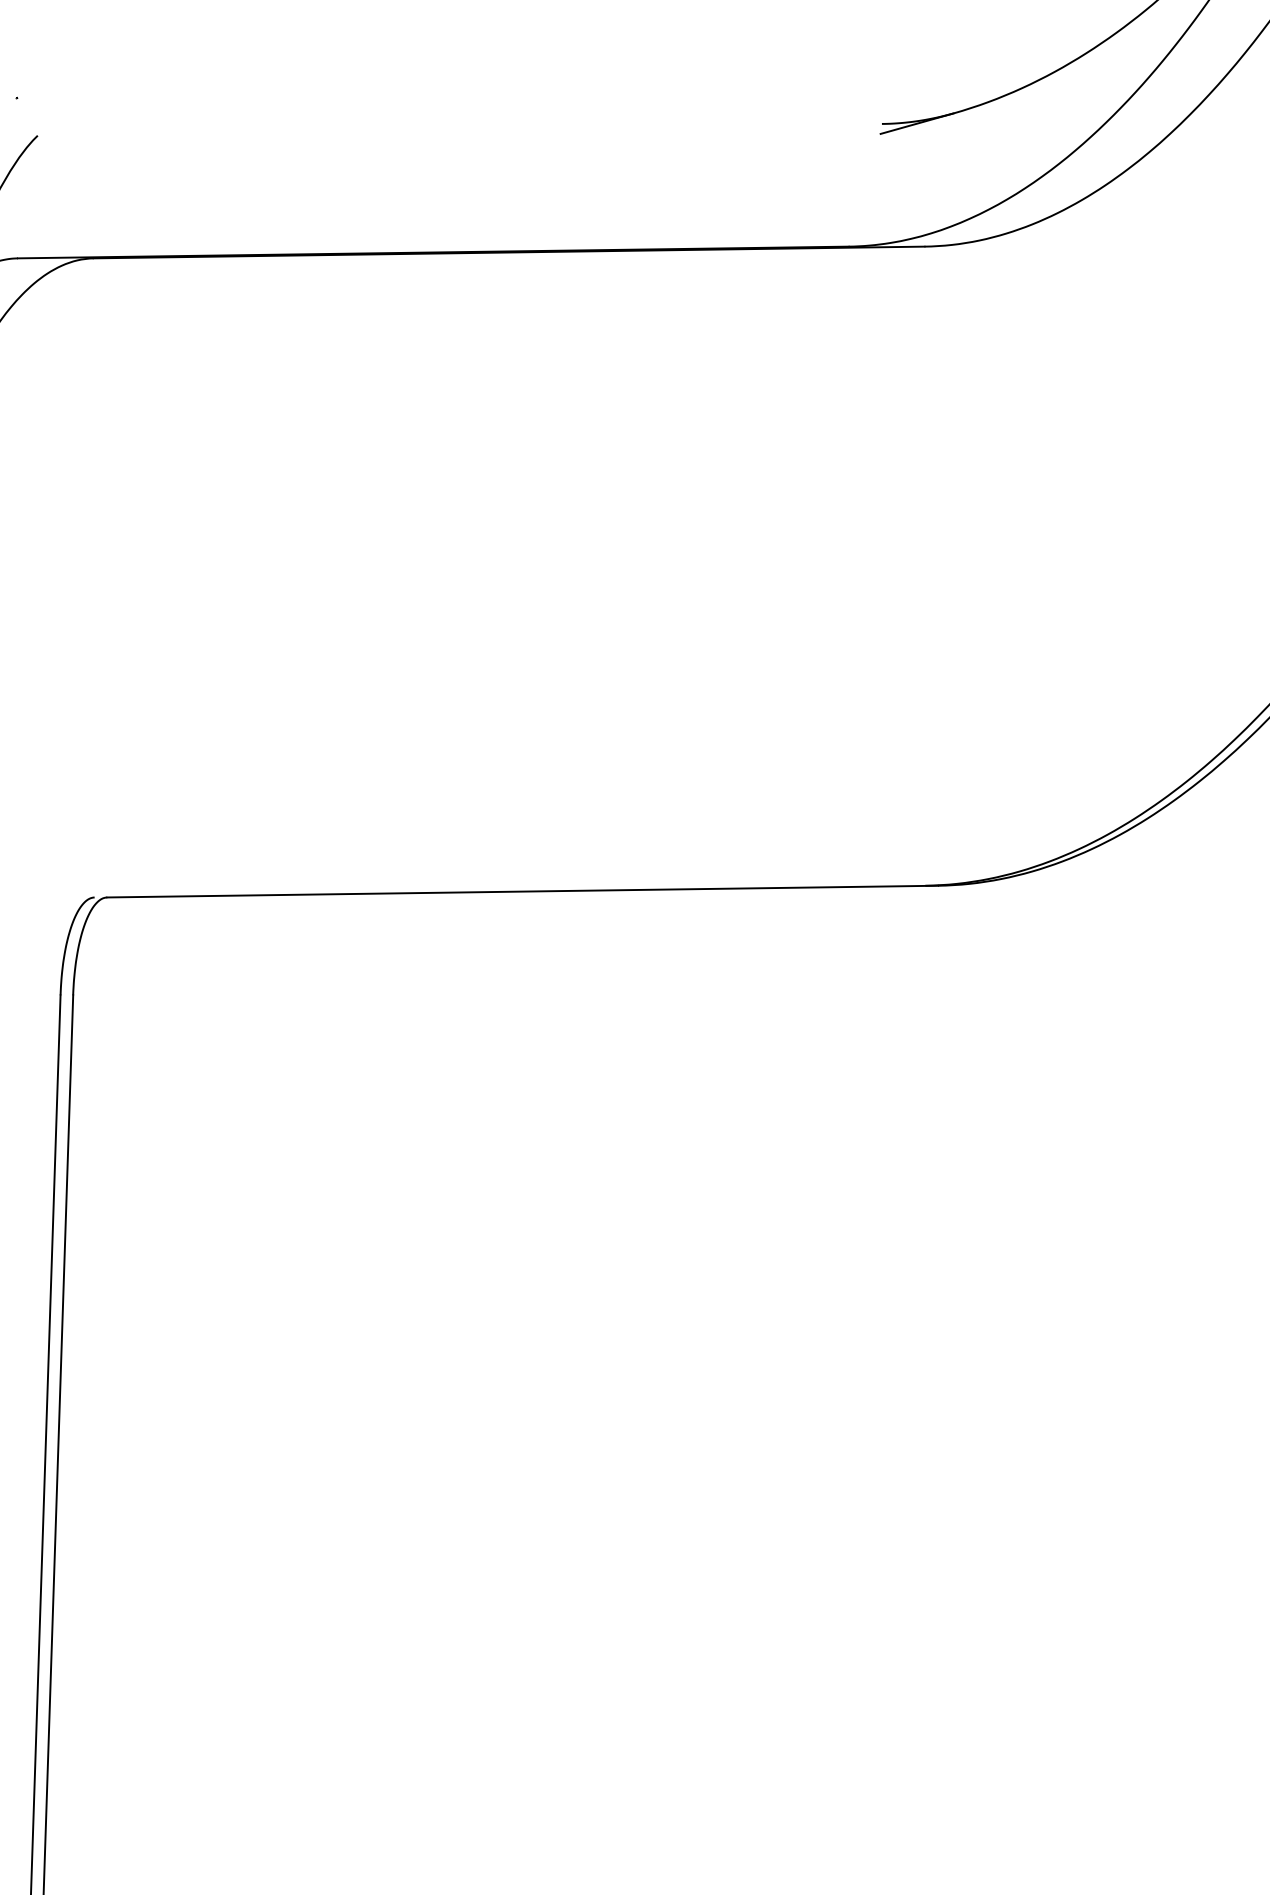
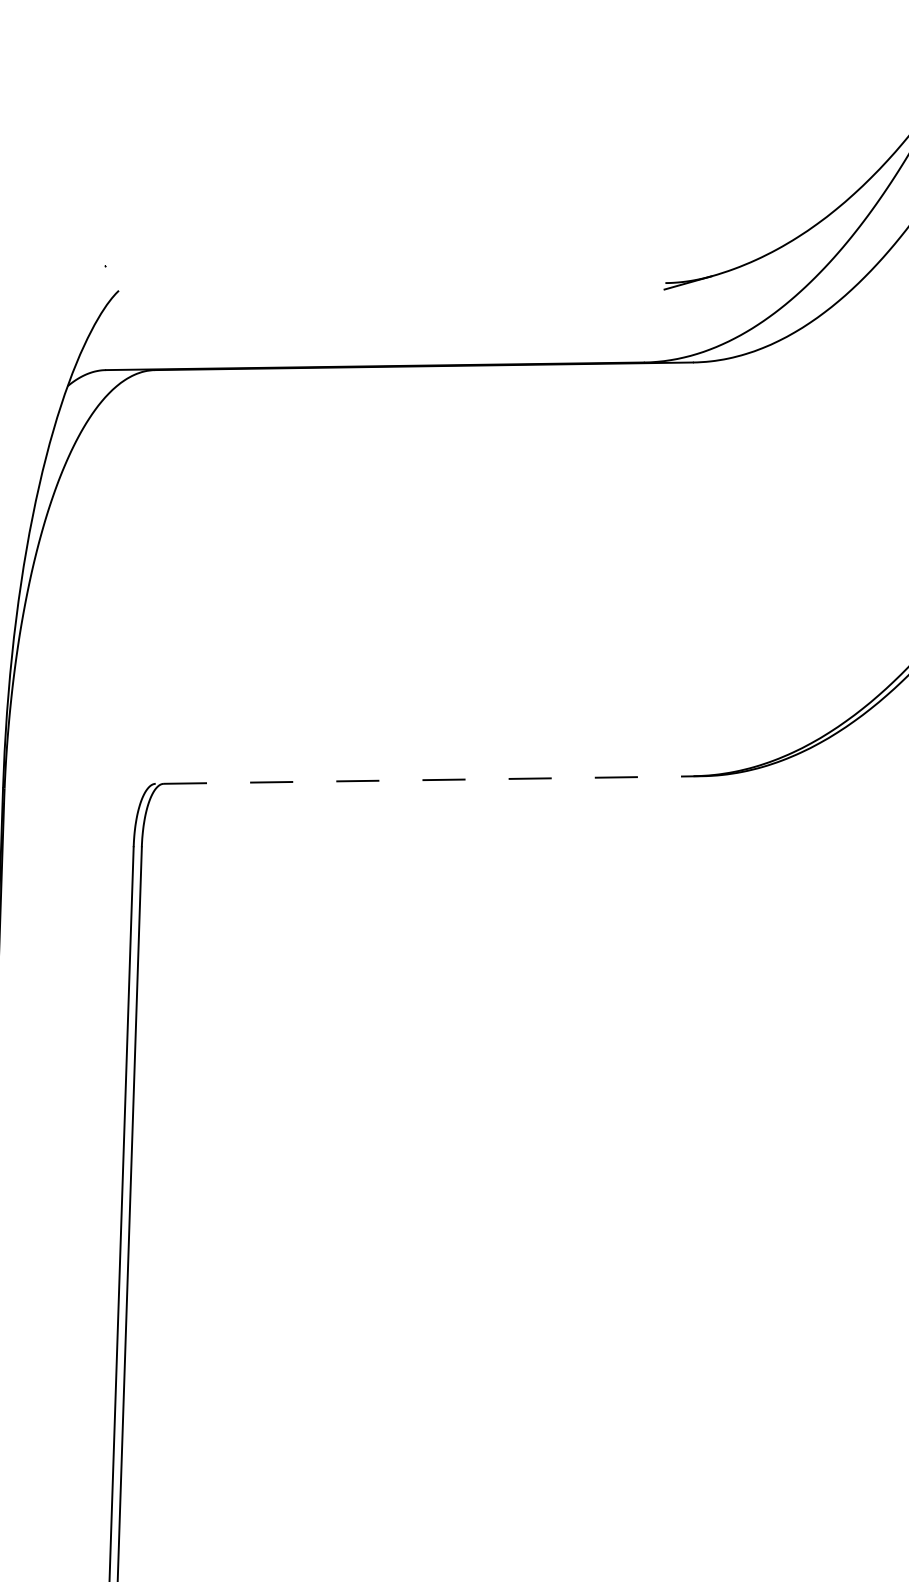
line: (522, 892) -> (432, 780), solid -> dashed

